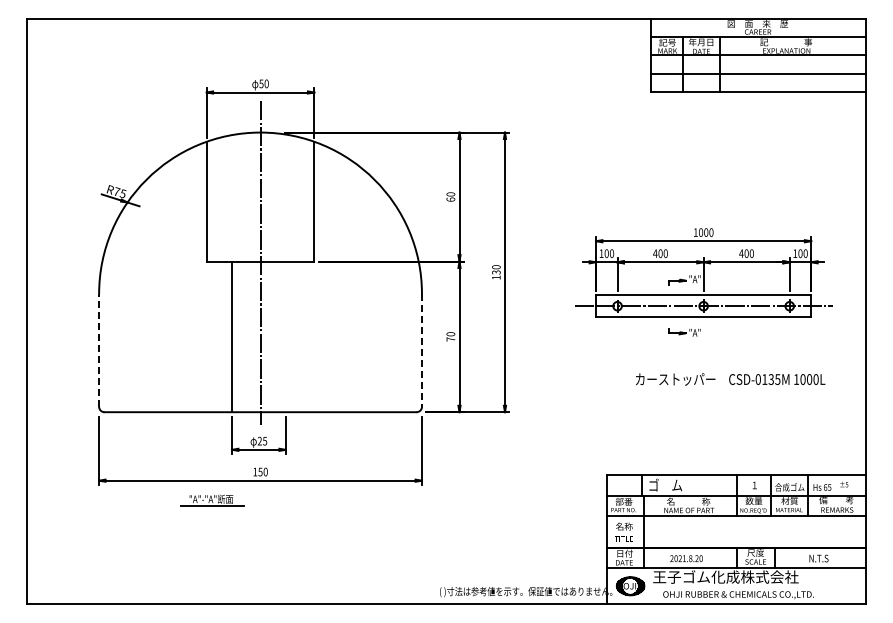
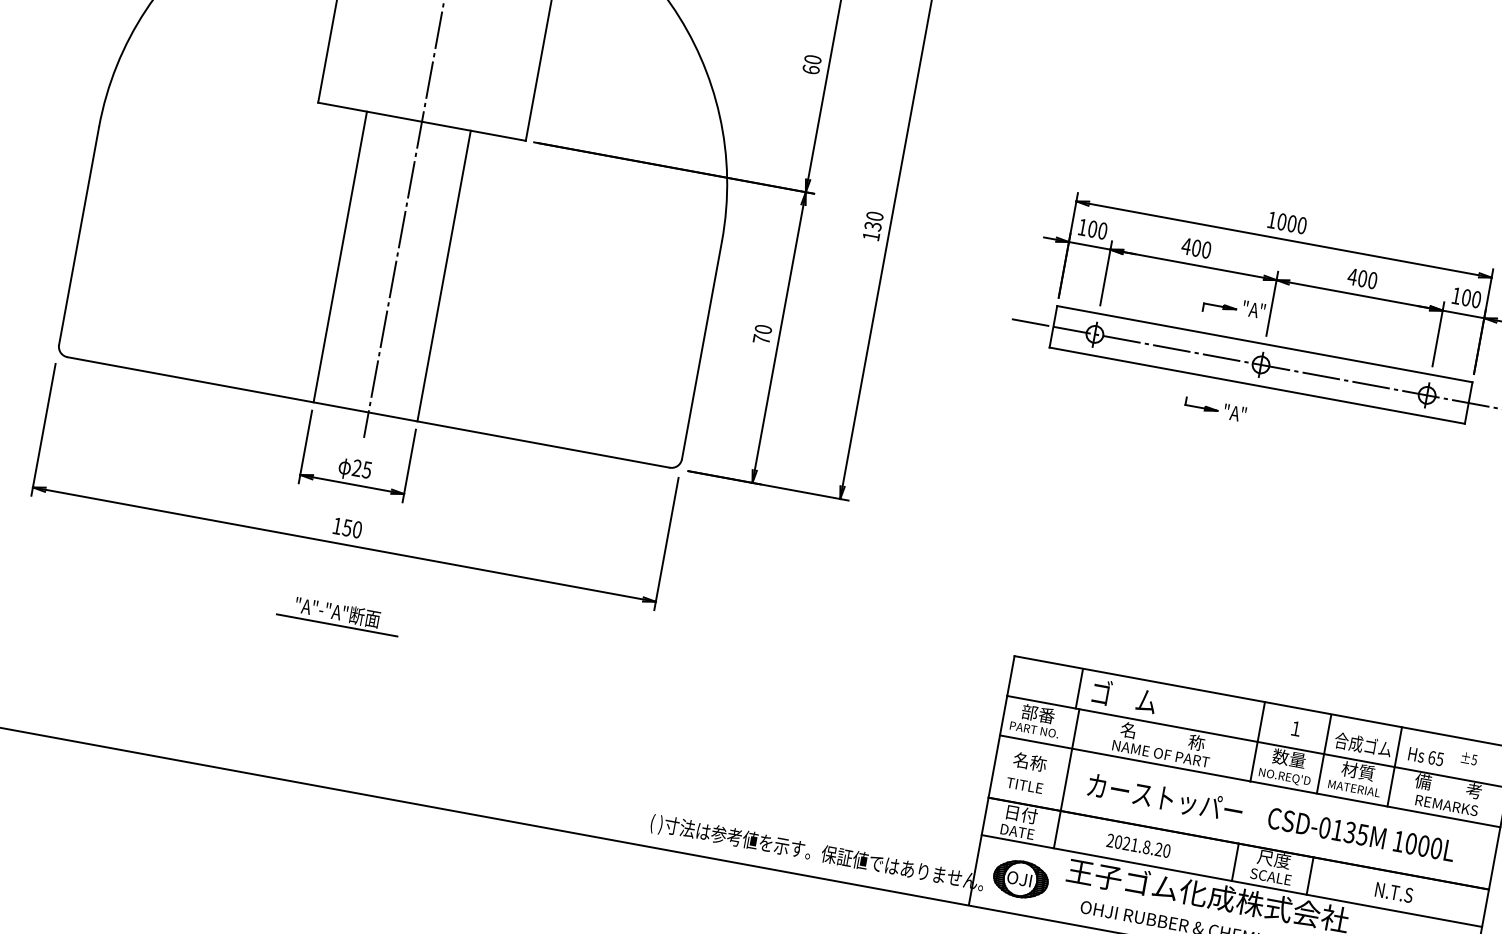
line: (285, 336) -> (443, 275), added
line: (99, 349) -> (80, 234), dashed -> solid
line: (421, 350) -> (701, 350), dashed -> solid
text: (730, 379) -> (1271, 818), moved
part: (212, 500) -> (339, 615), moved

